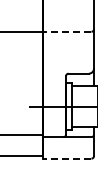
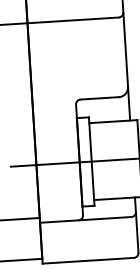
line: (66, 31) -> (71, 19), dashed -> solid
line: (66, 158) -> (86, 260), dashed -> solid

